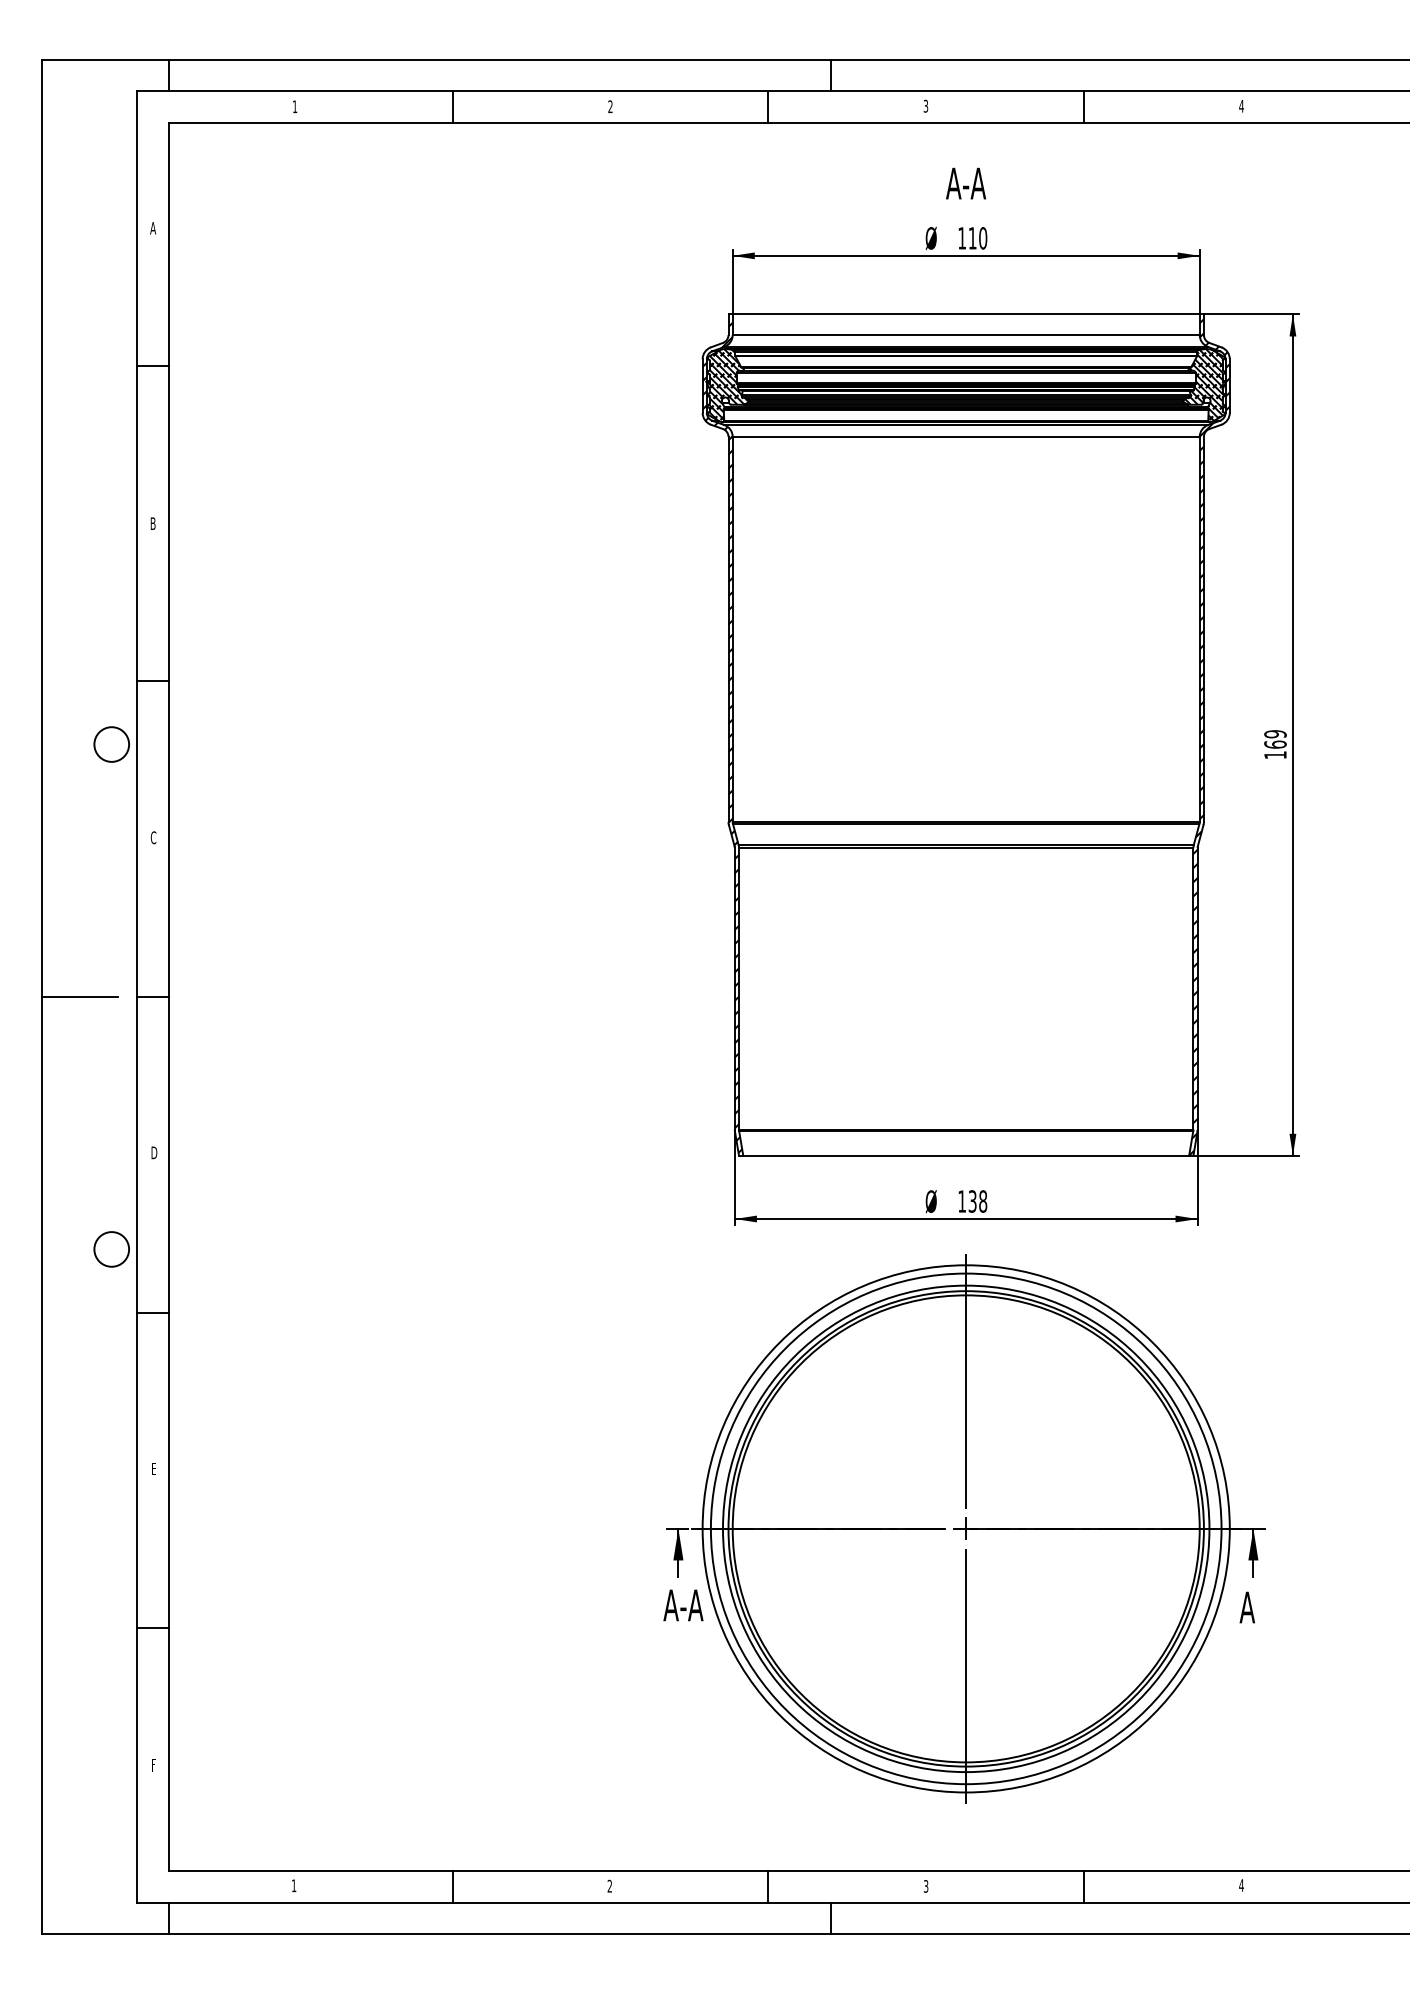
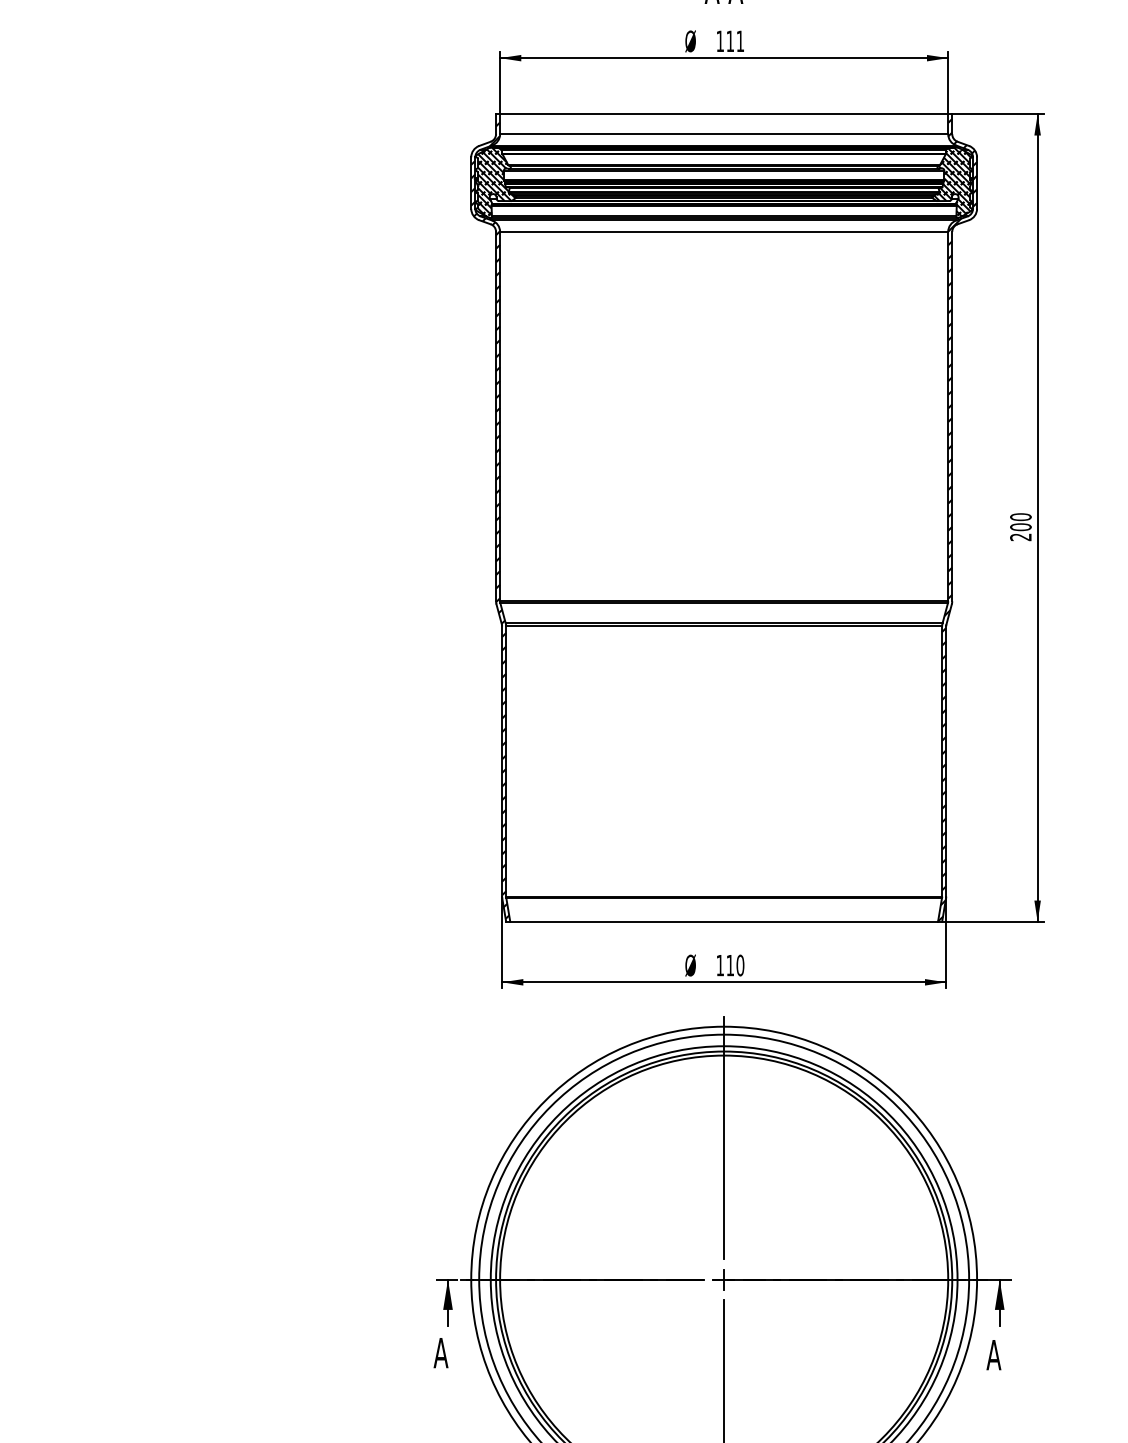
text: (983, 238) -> (740, 41), 110 -> 111
text: (1275, 744) -> (1020, 527), 169 -> 200
text: (977, 1201) -> (734, 965), 138 -> 110
text: (691, 1605) -> (460, 1353), A-A -> A

